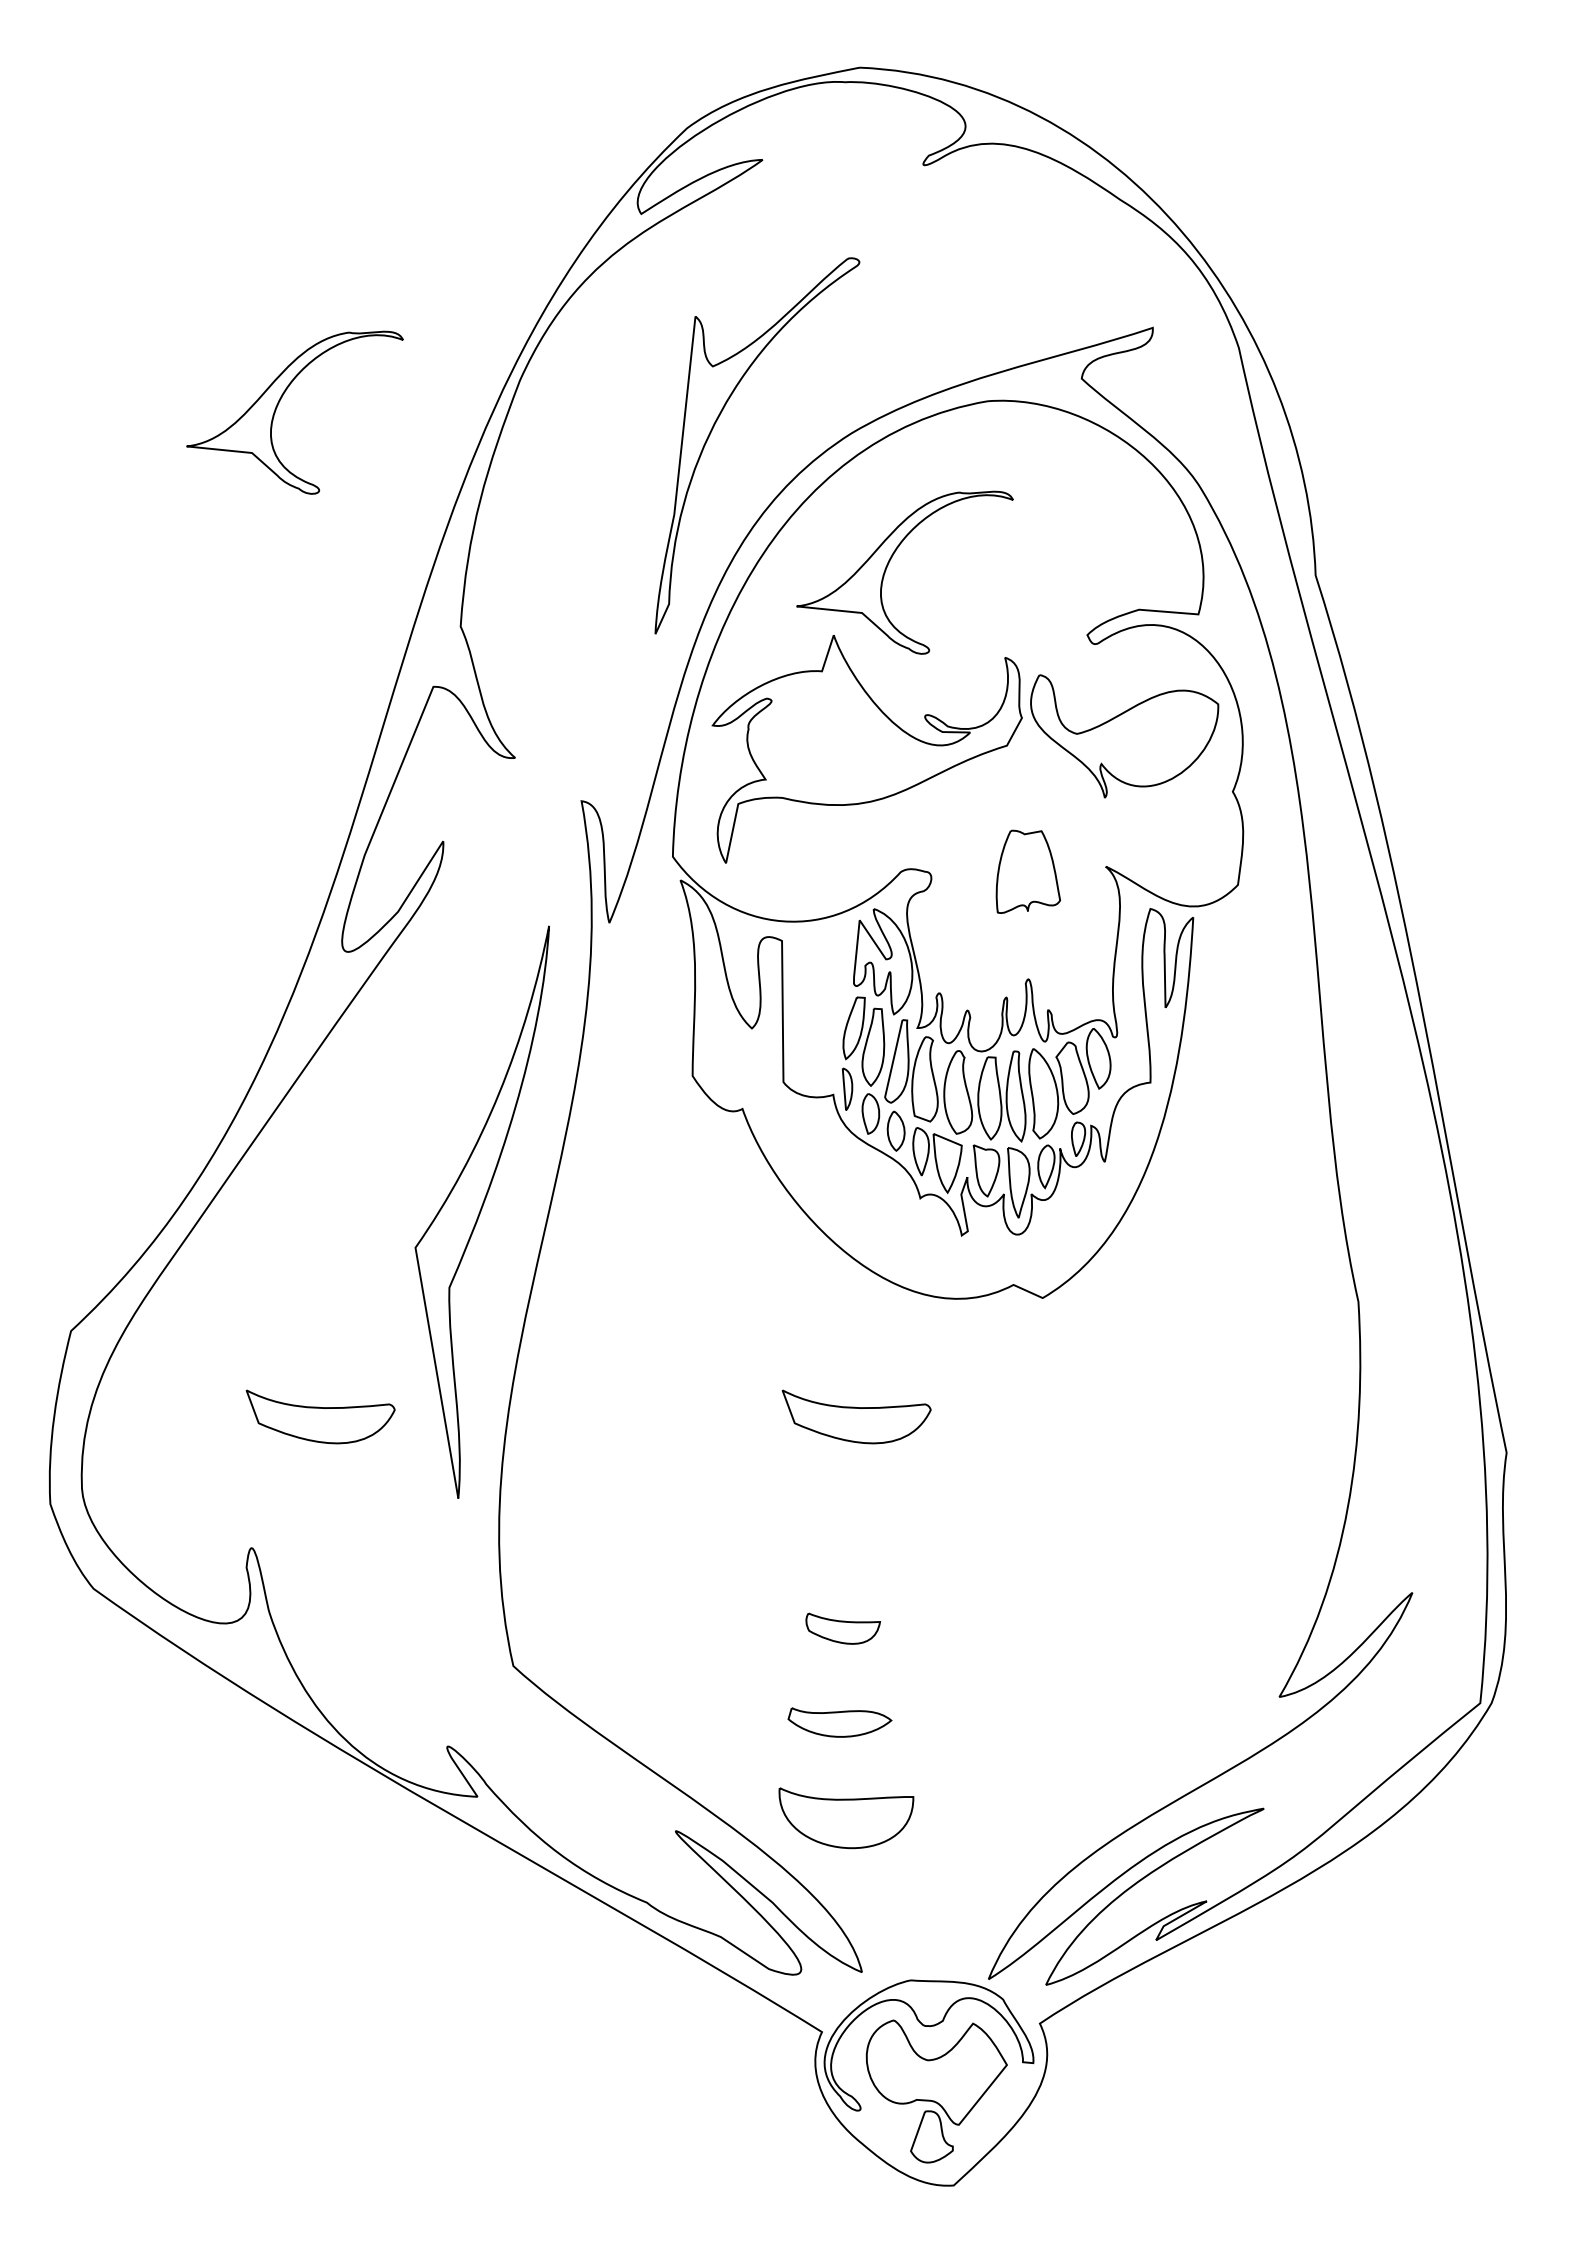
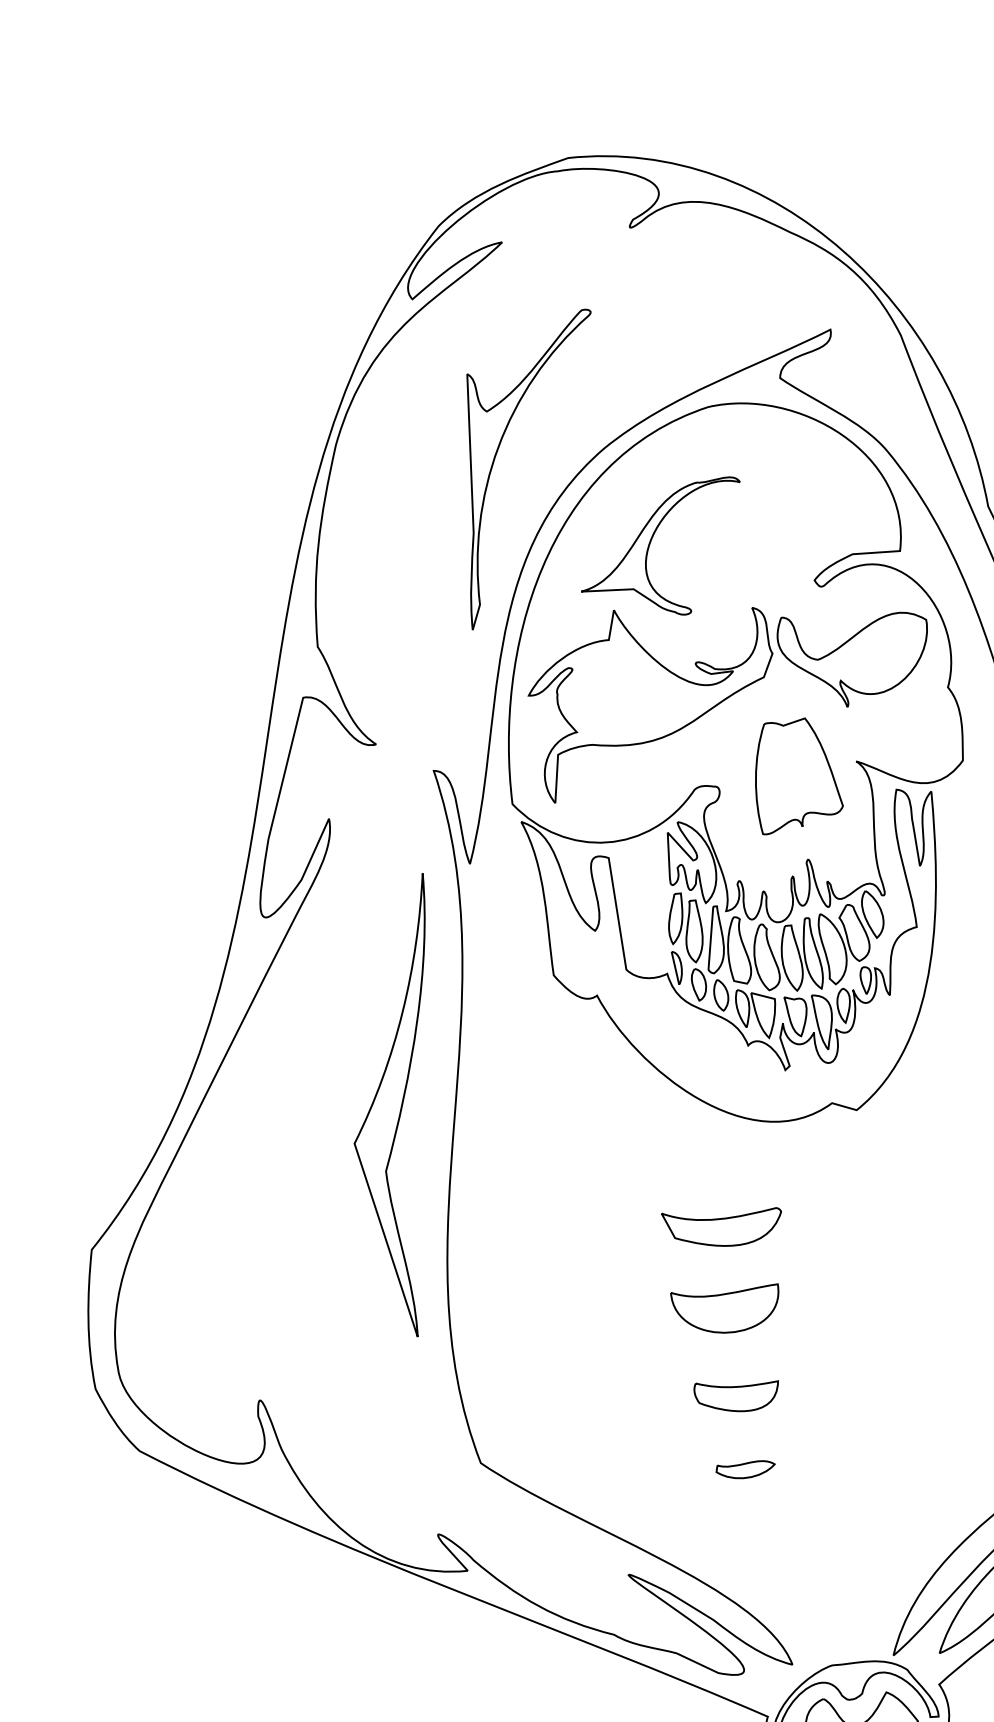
part: (278, 405) -> (147, 493), removed
part: (1028, 871) -> (795, 774), size x1.67
part: (320, 1416) -> (299, 1288), removed
part: (842, 1628) -> (736, 1395), size x1.43
part: (839, 1722) -> (745, 1469), size x0.71
part: (846, 1818) -> (727, 1309), moved

